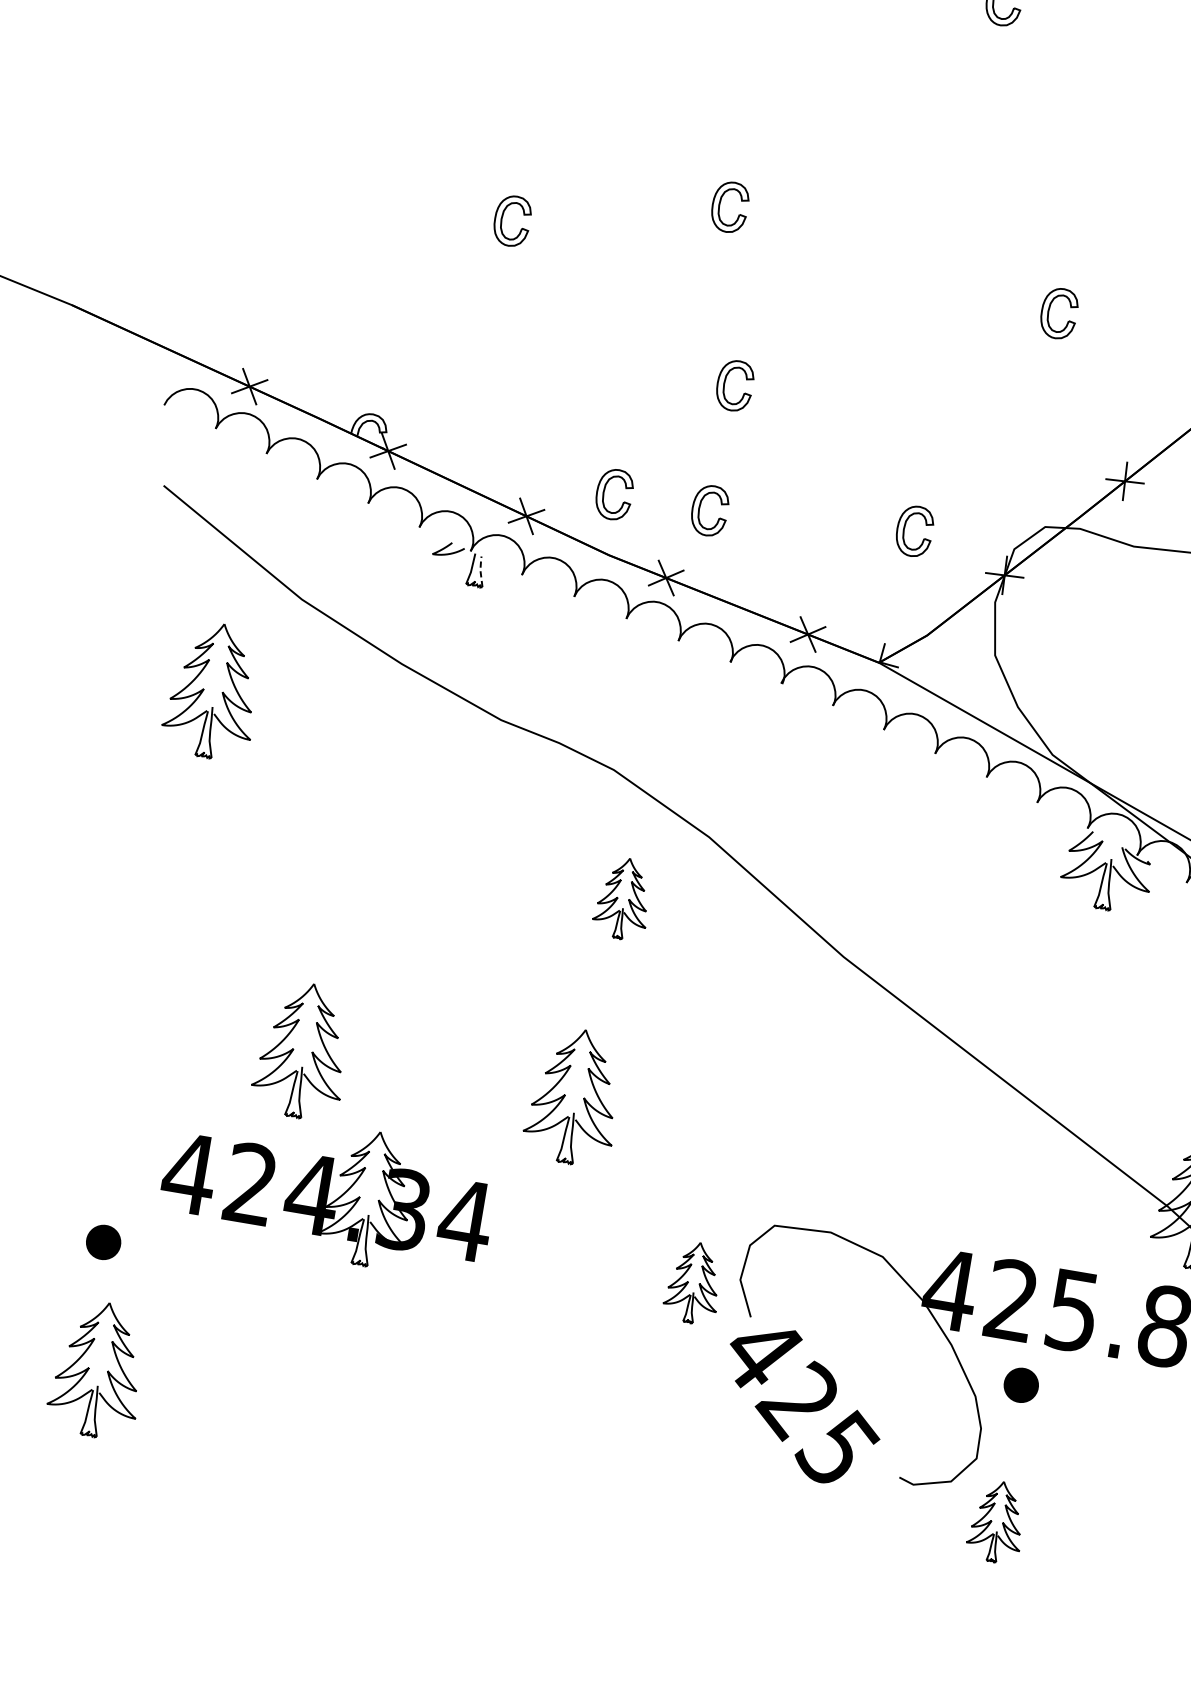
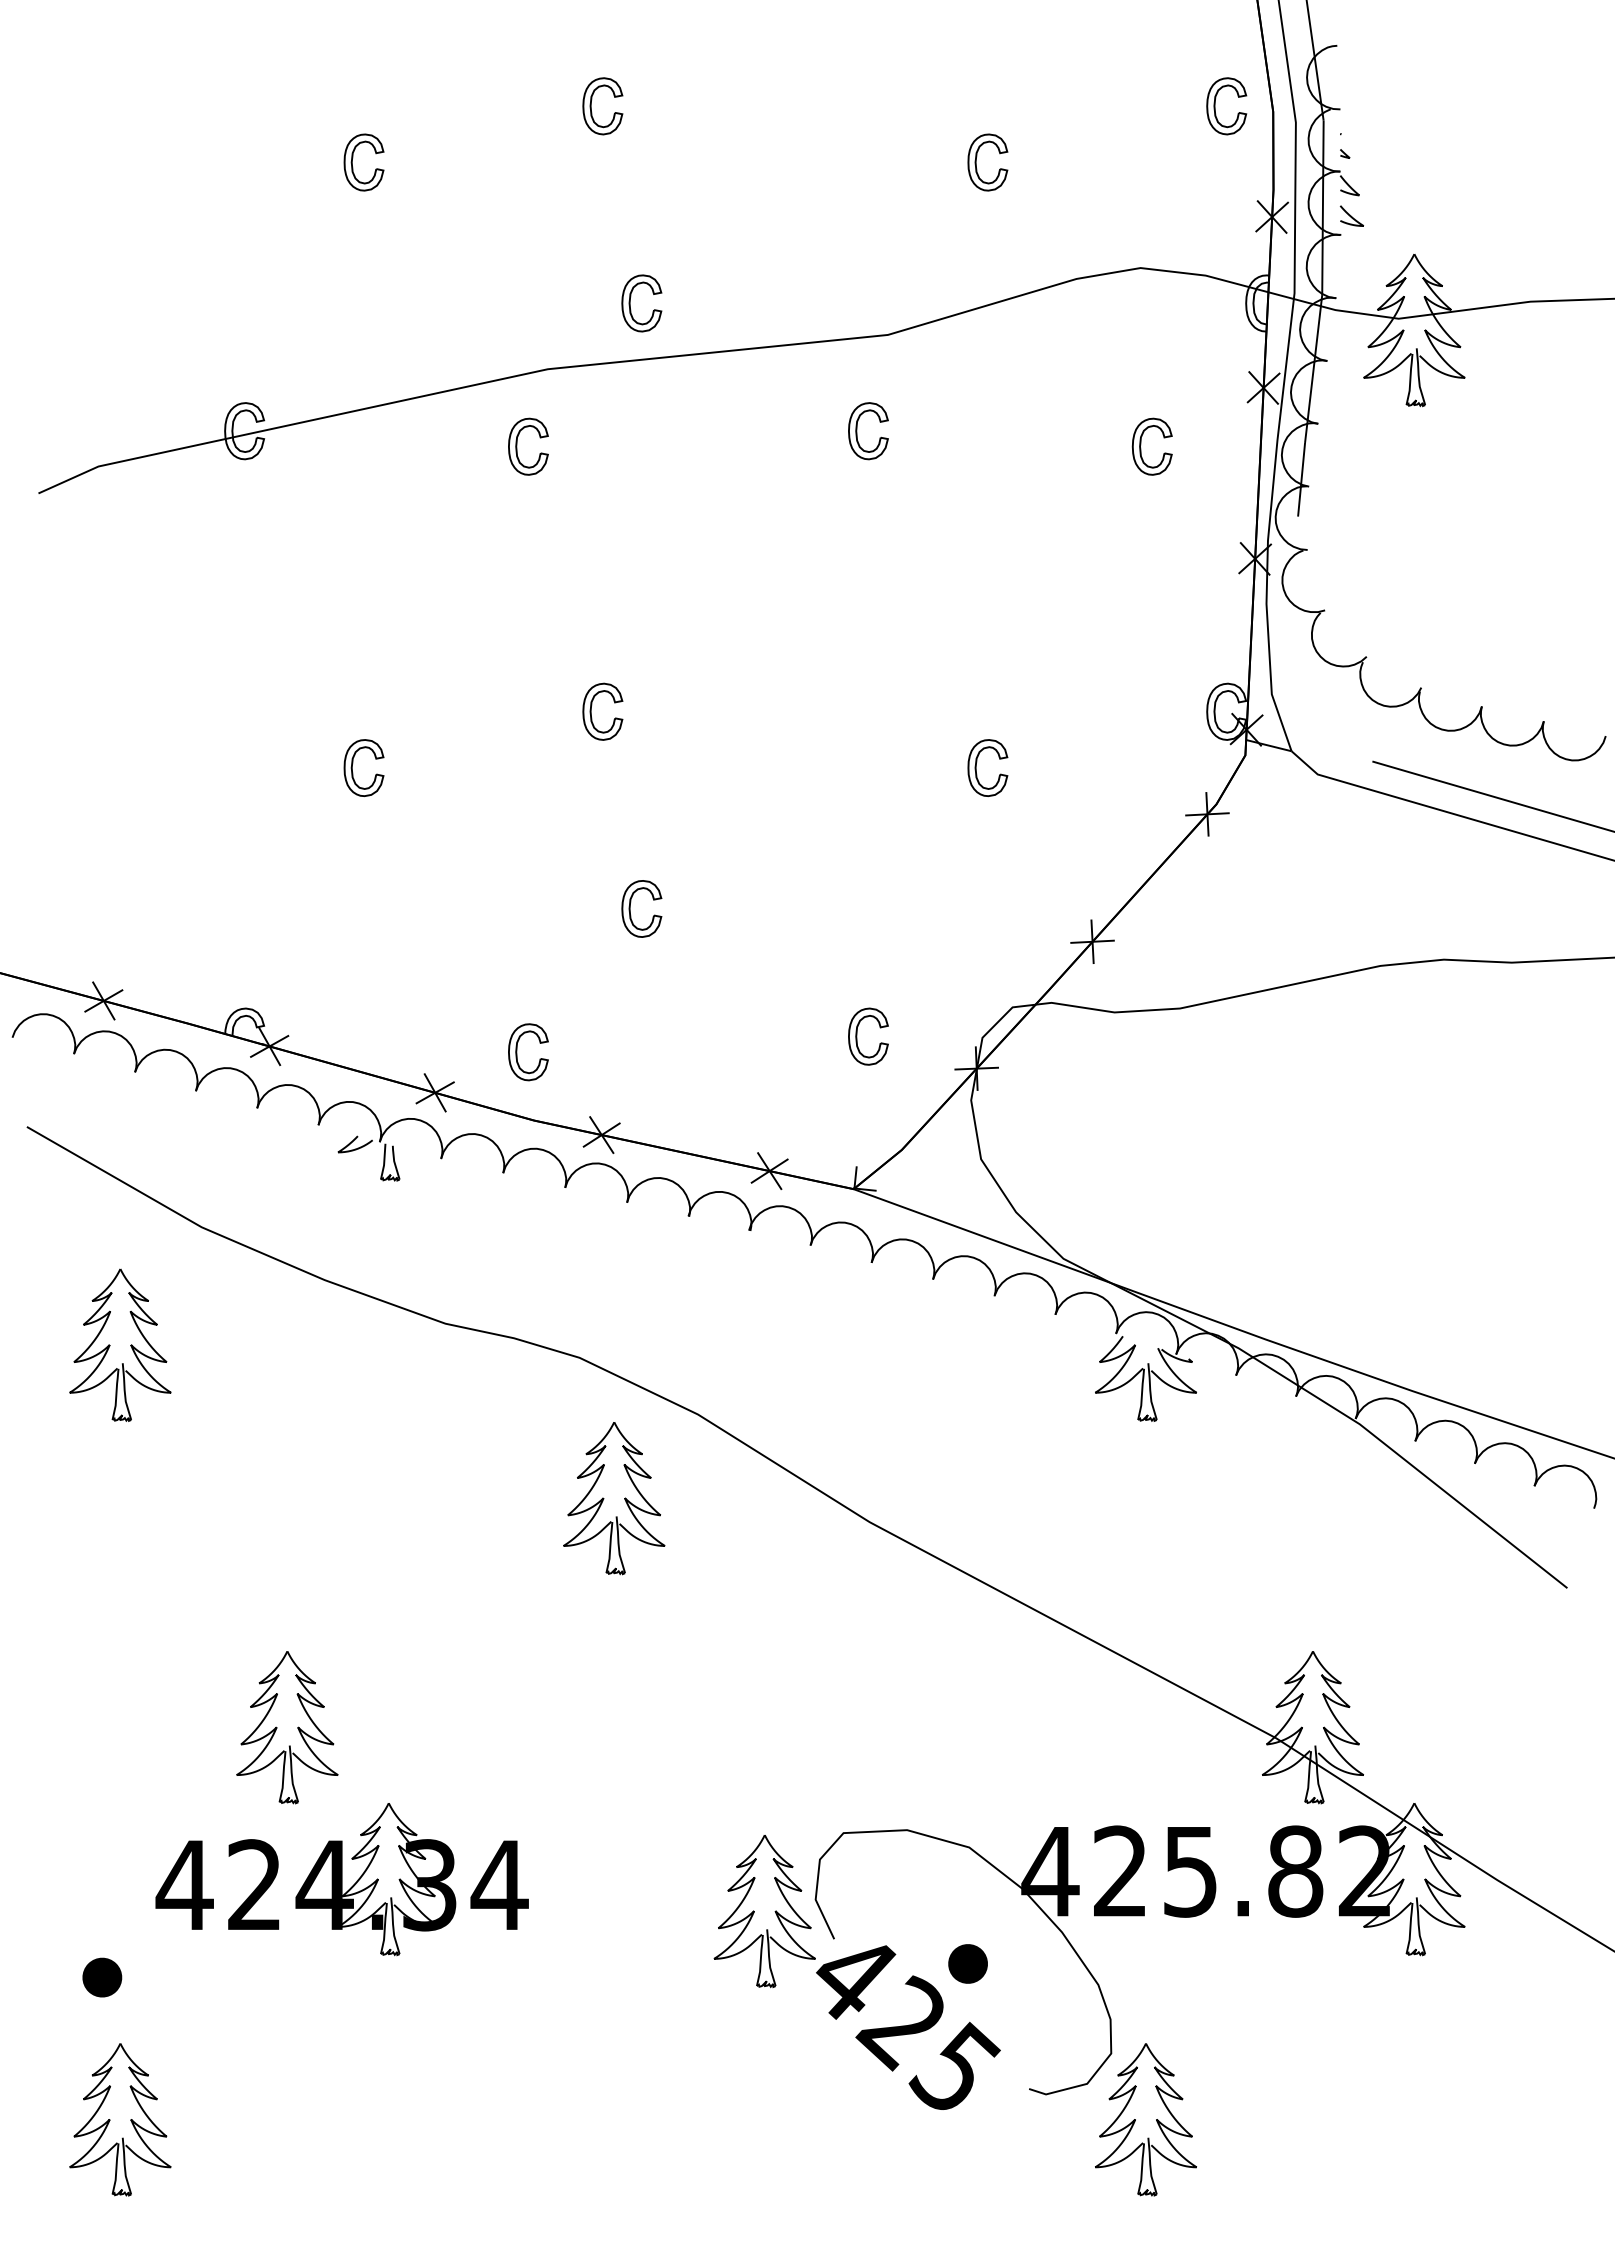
part: (700, 509) -> (626, 1052), removed
line: (480, 571) -> (394, 1162), dashed -> solid
part: (623, 898) -> (614, 1498), size x1.67
part: (574, 1096) -> (597, 1727), removed
part: (693, 1282) -> (764, 1911), size x1.67
part: (1020, 1384) -> (967, 1963), moved
part: (996, 1521) -> (1145, 2119), size x1.67

